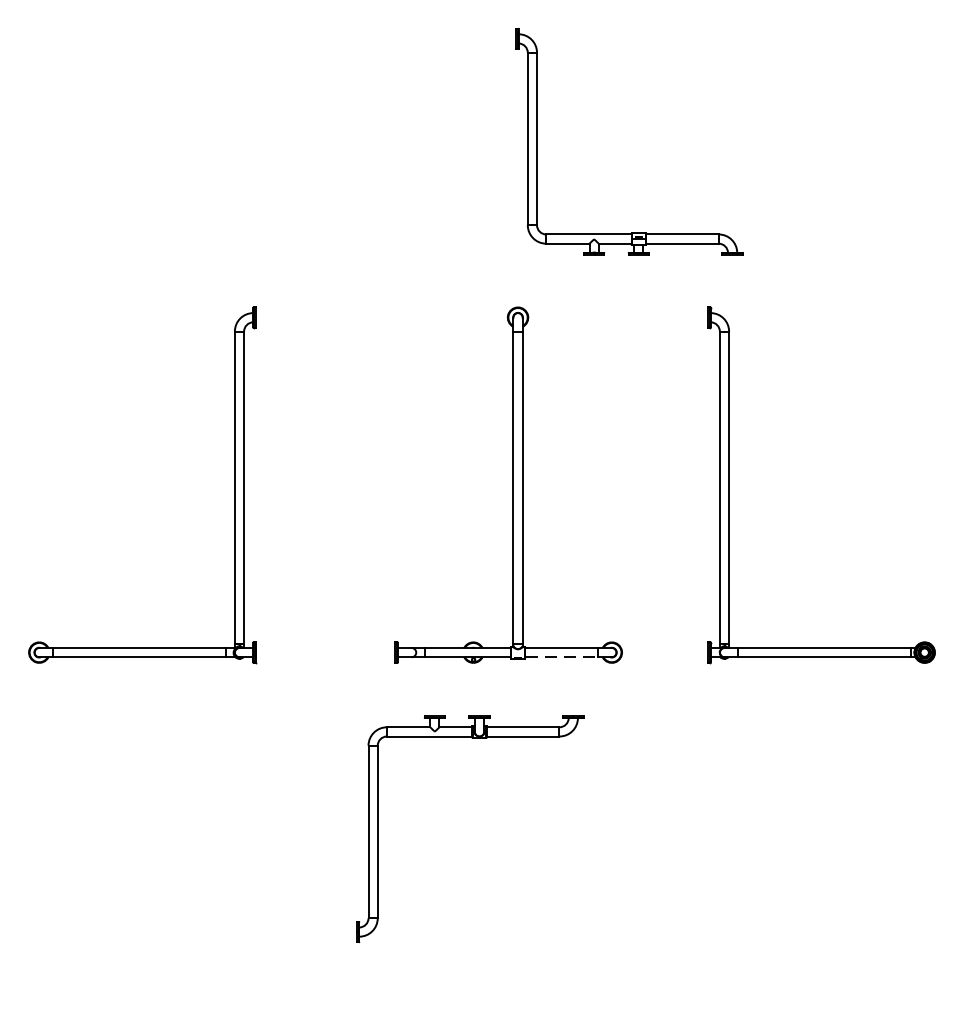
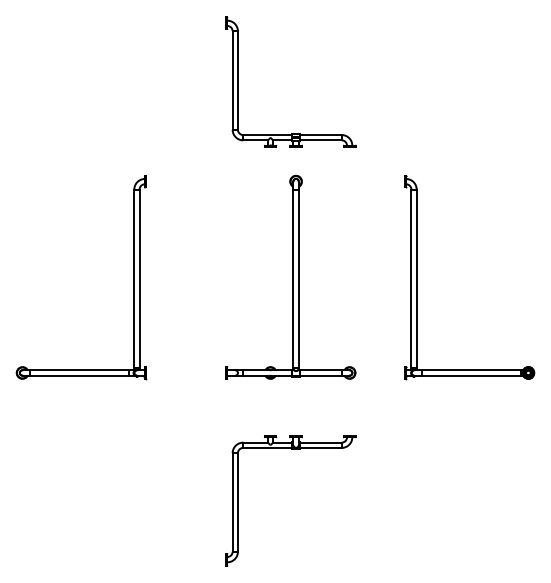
part: (538, 140) -> (238, 81), moved
line: (560, 657) -> (320, 375), dashed -> solid
part: (471, 739) -> (291, 449), moved

